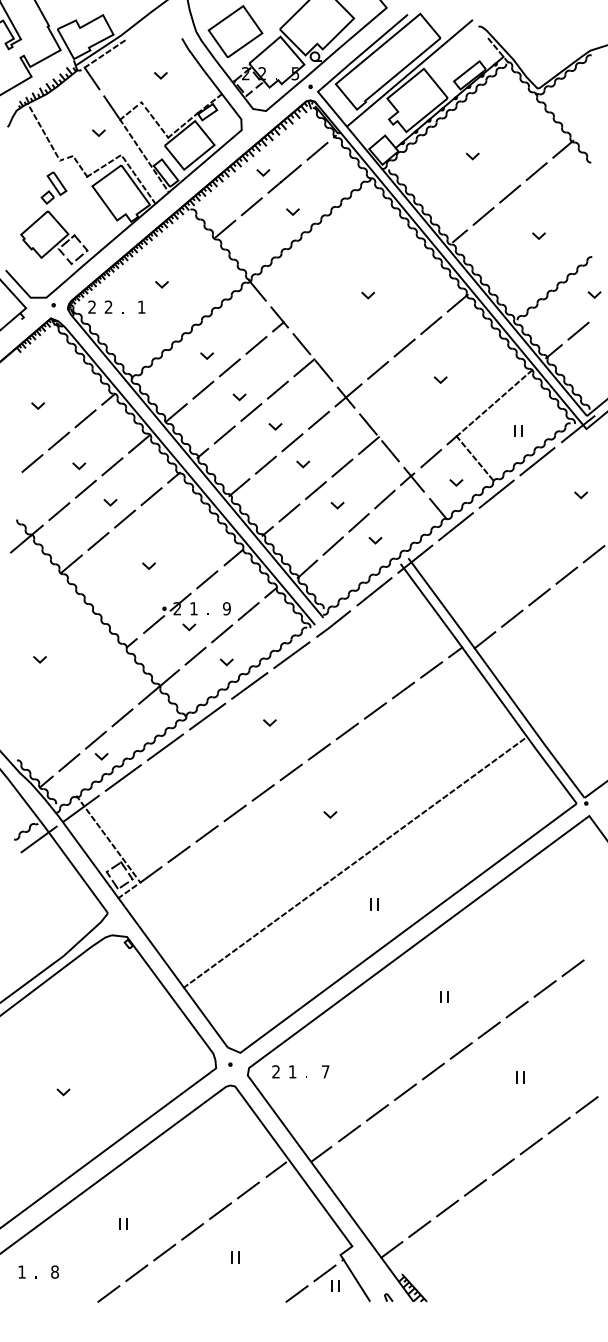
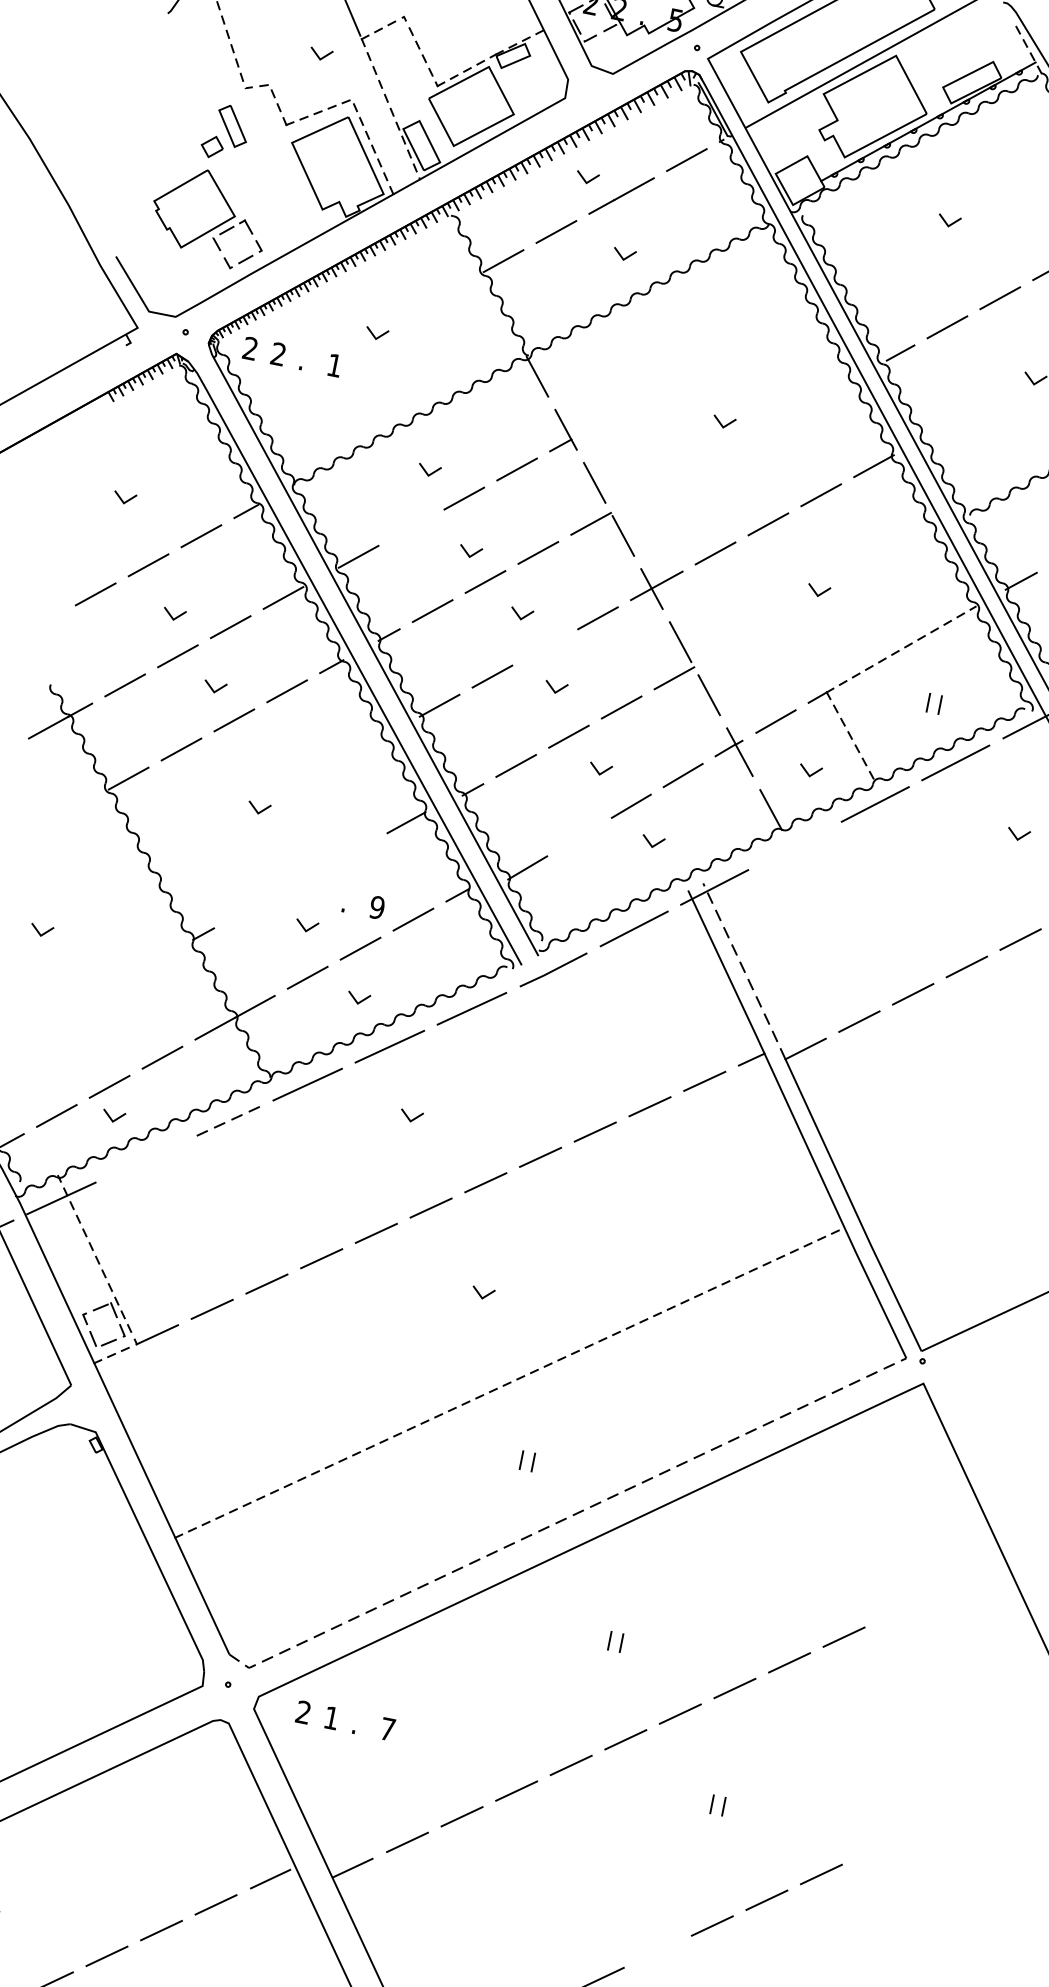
line: (203, 389) -> (411, 526), removed
line: (292, 442) -> (545, 647), removed
line: (455, 526) -> (794, 845), removed
line: (332, 545) -> (578, 835), removed
part: (180, 601) -> (300, 879), removed
line: (442, 603) -> (745, 971), solid -> dashed
line: (165, 747) -> (225, 1122), solid -> dashed
line: (122, 777) -> (142, 1159), removed
line: (403, 932) -> (567, 1518), solid -> dashed
line: (502, 1166) -> (656, 1950), removed

